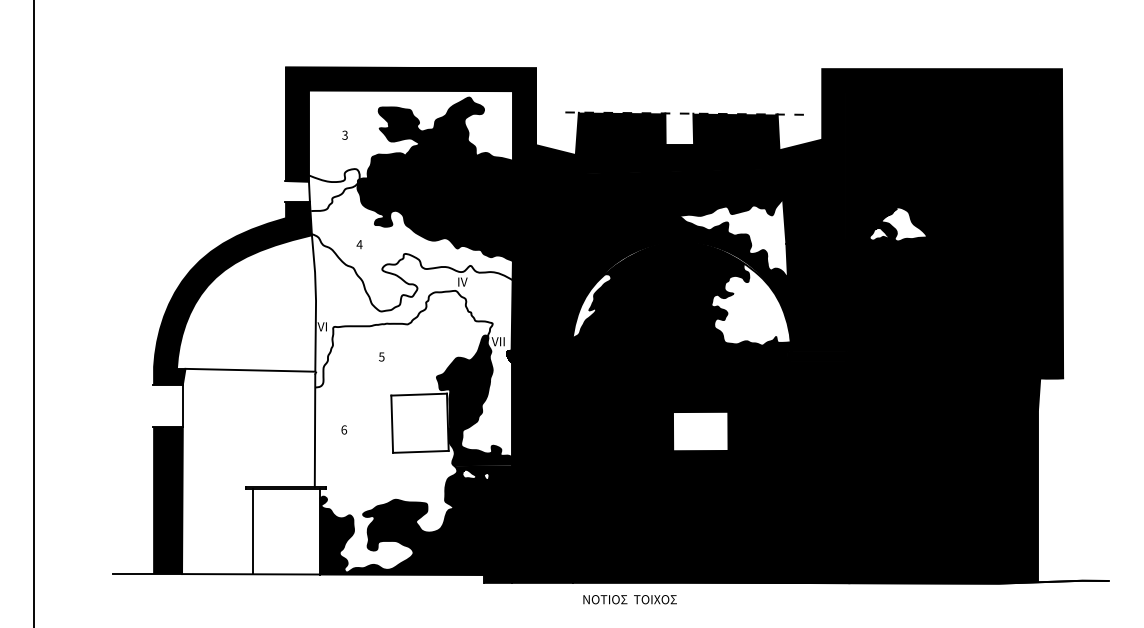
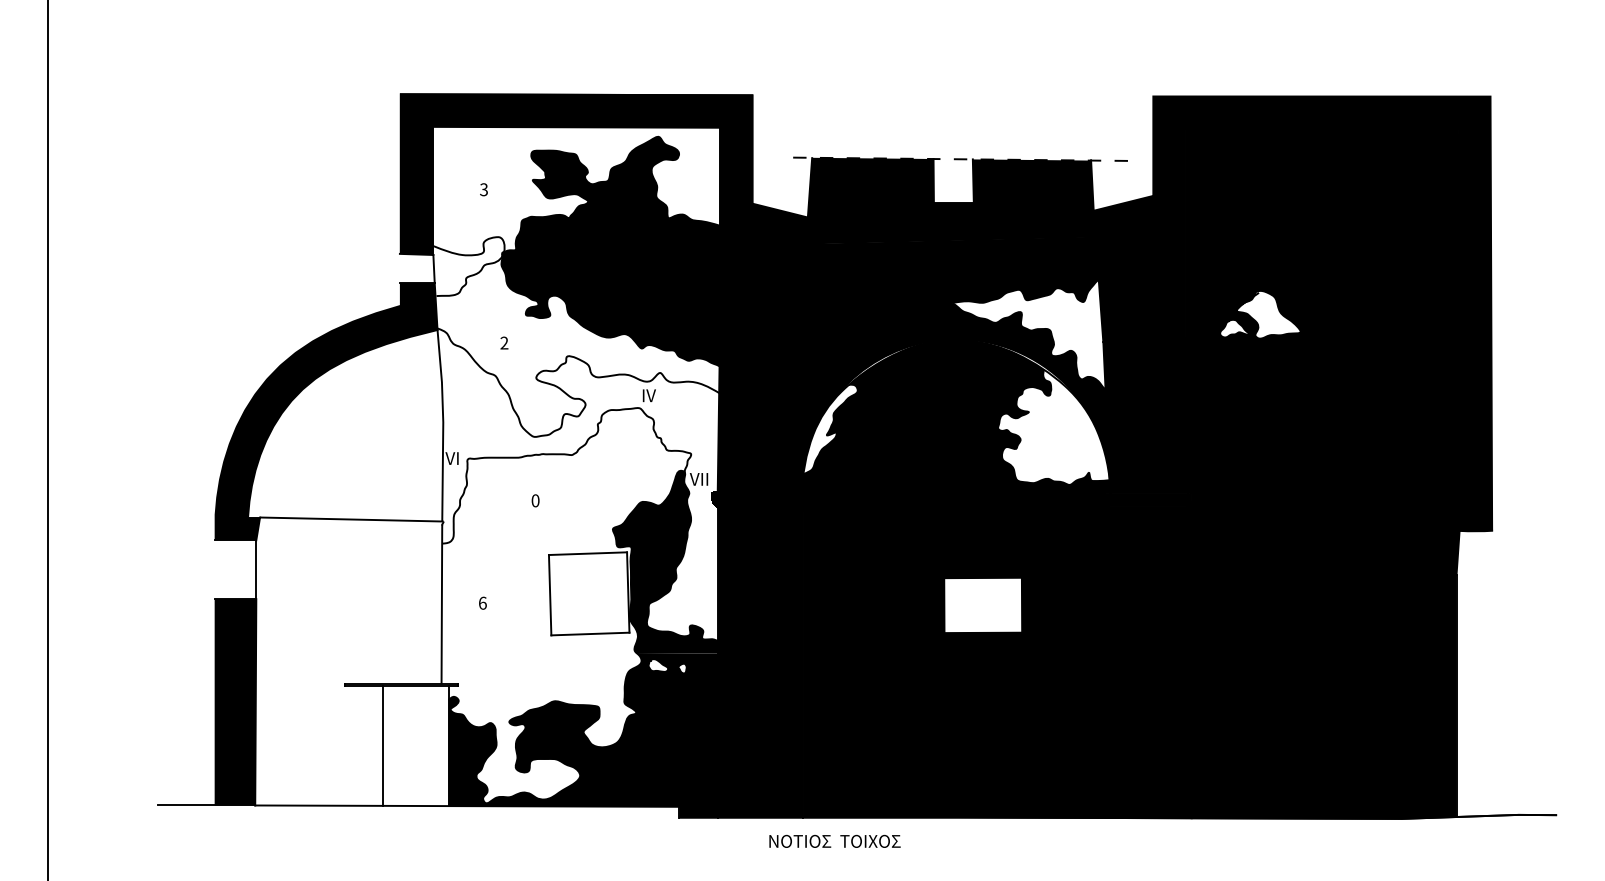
text: (359, 244) -> (504, 342), 4 -> 2
text: (381, 356) -> (535, 500), 5 -> 0
line: (252, 531) -> (382, 745), moved
text: (629, 599) -> (834, 841), moved

